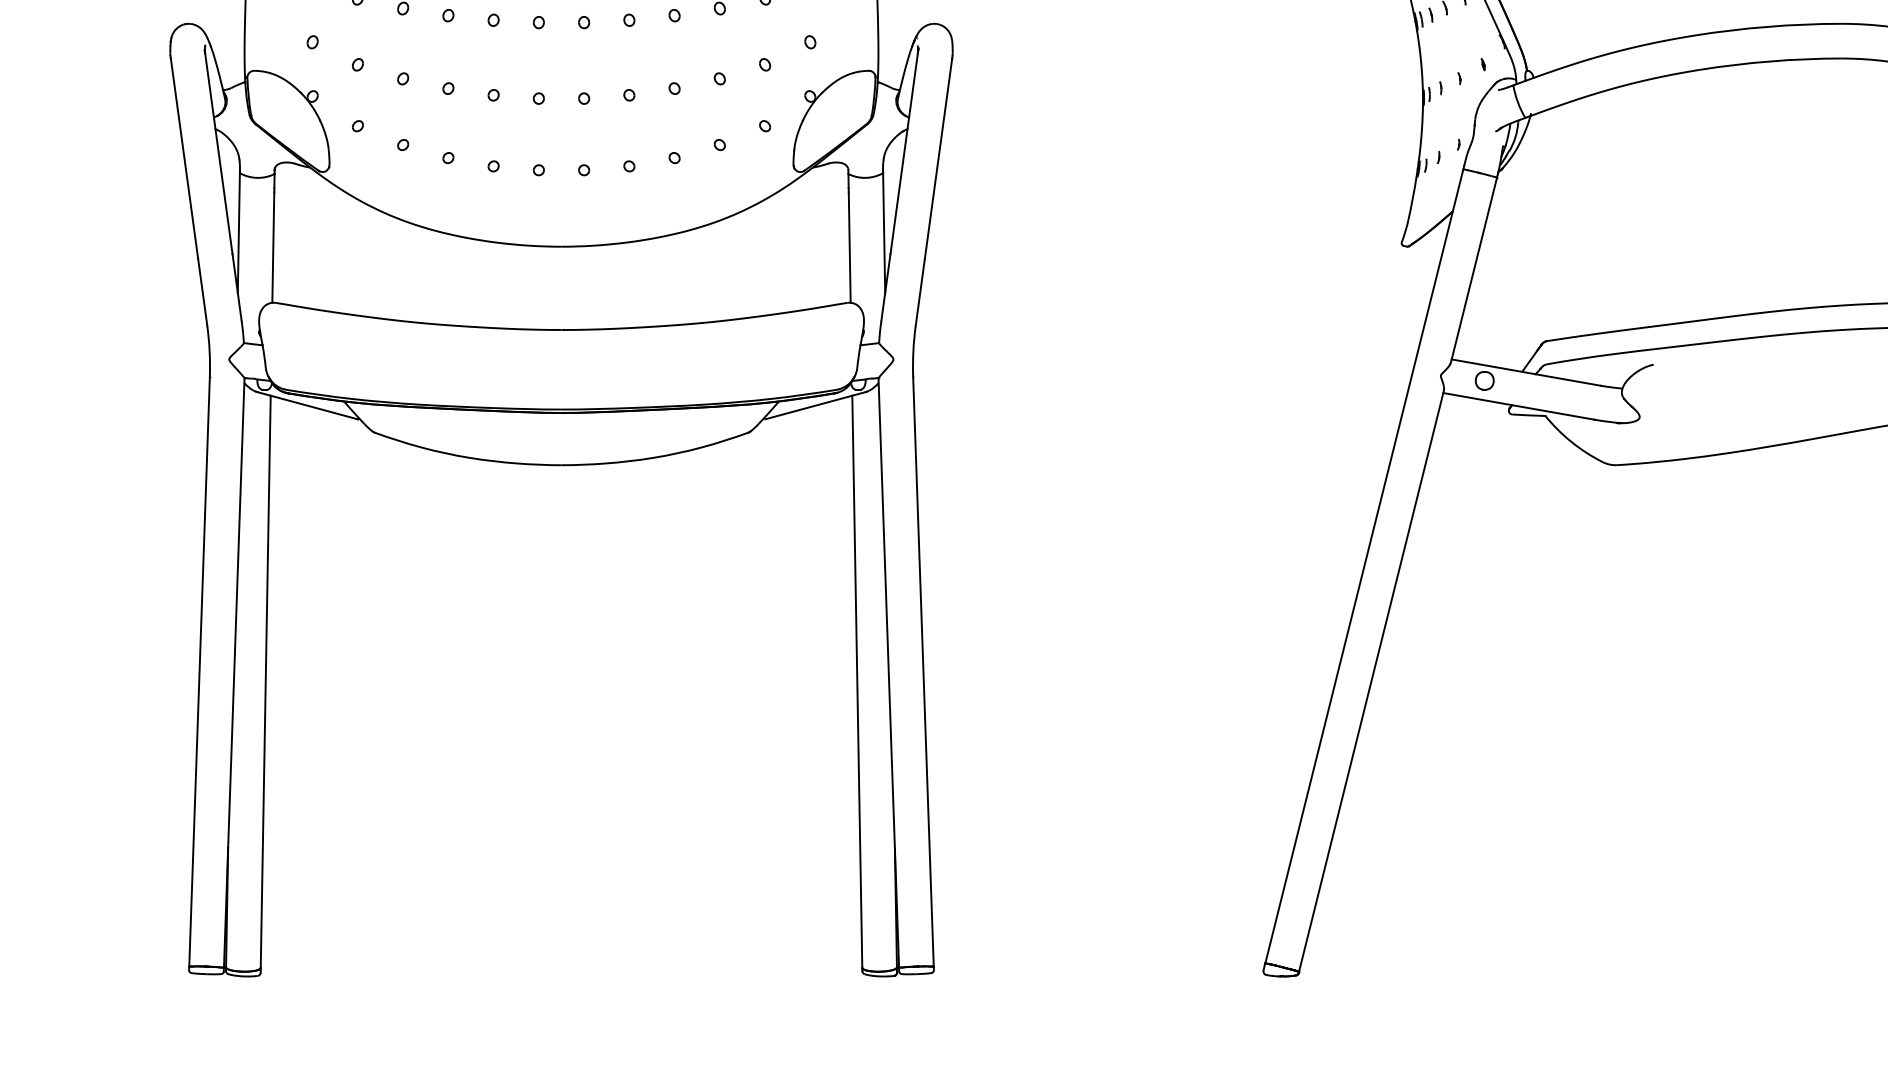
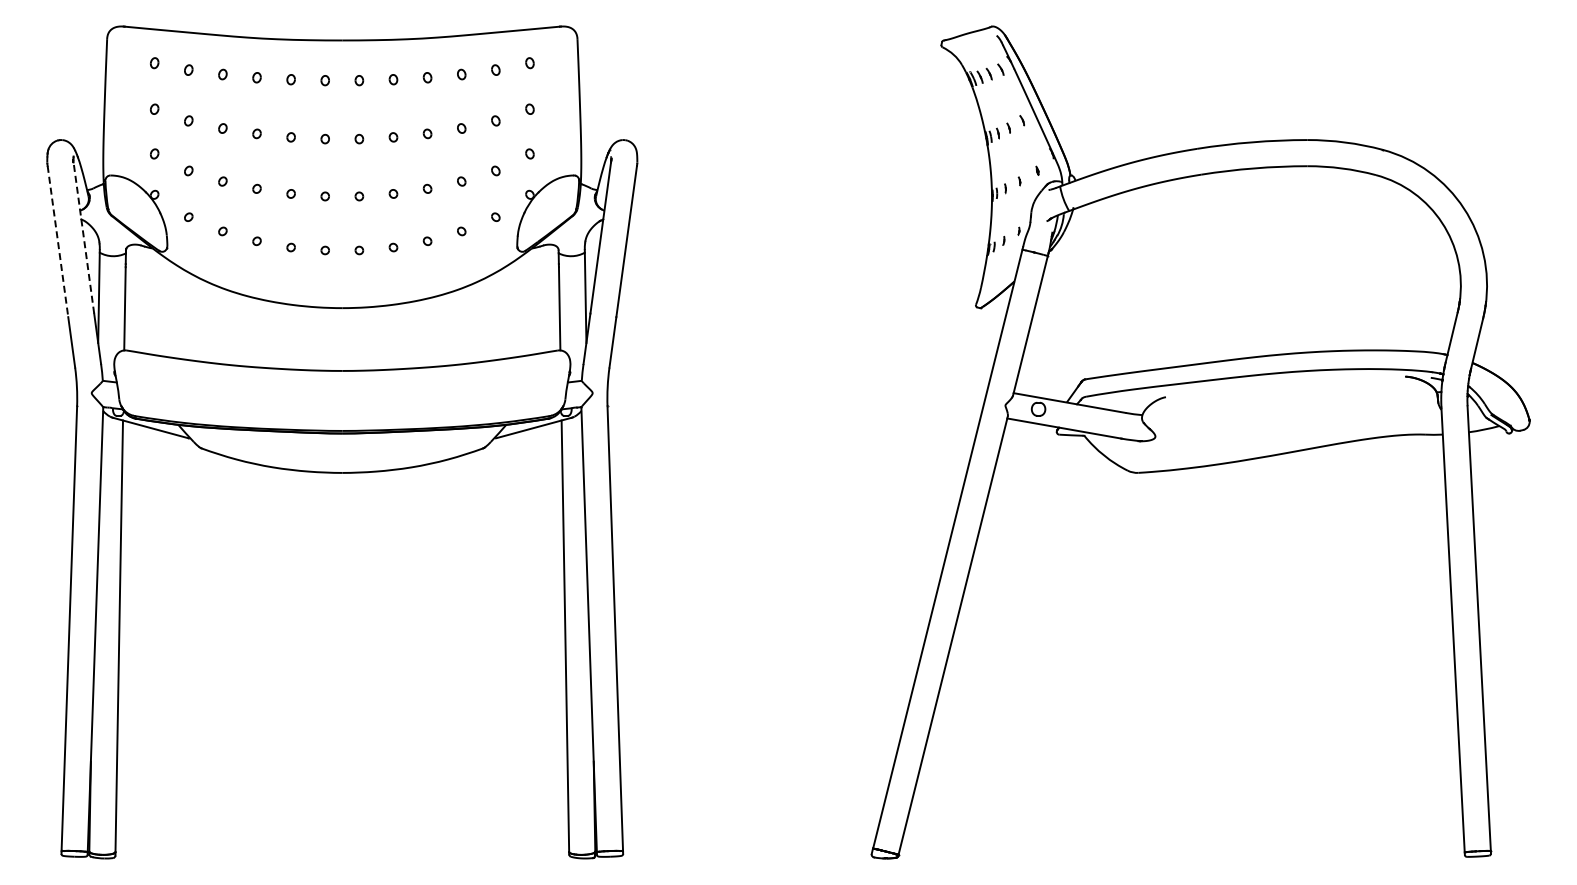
line: (218, 153) -> (83, 237), solid -> dashed
line: (185, 159) -> (58, 242), solid -> dashed

